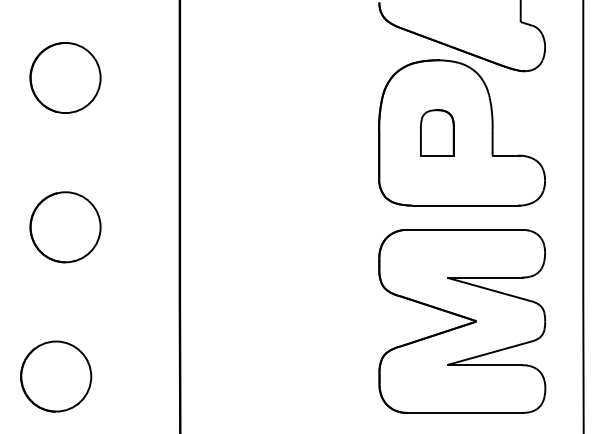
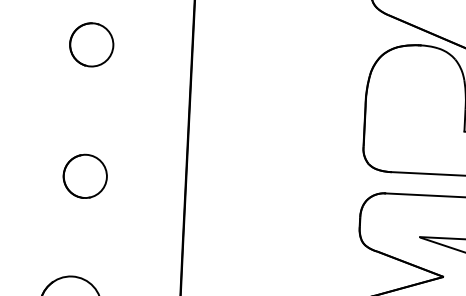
part: (65, 77) -> (91, 44), size x0.7
part: (437, 132) -> (416, 108), removed
part: (65, 227) -> (85, 176), size x0.7

